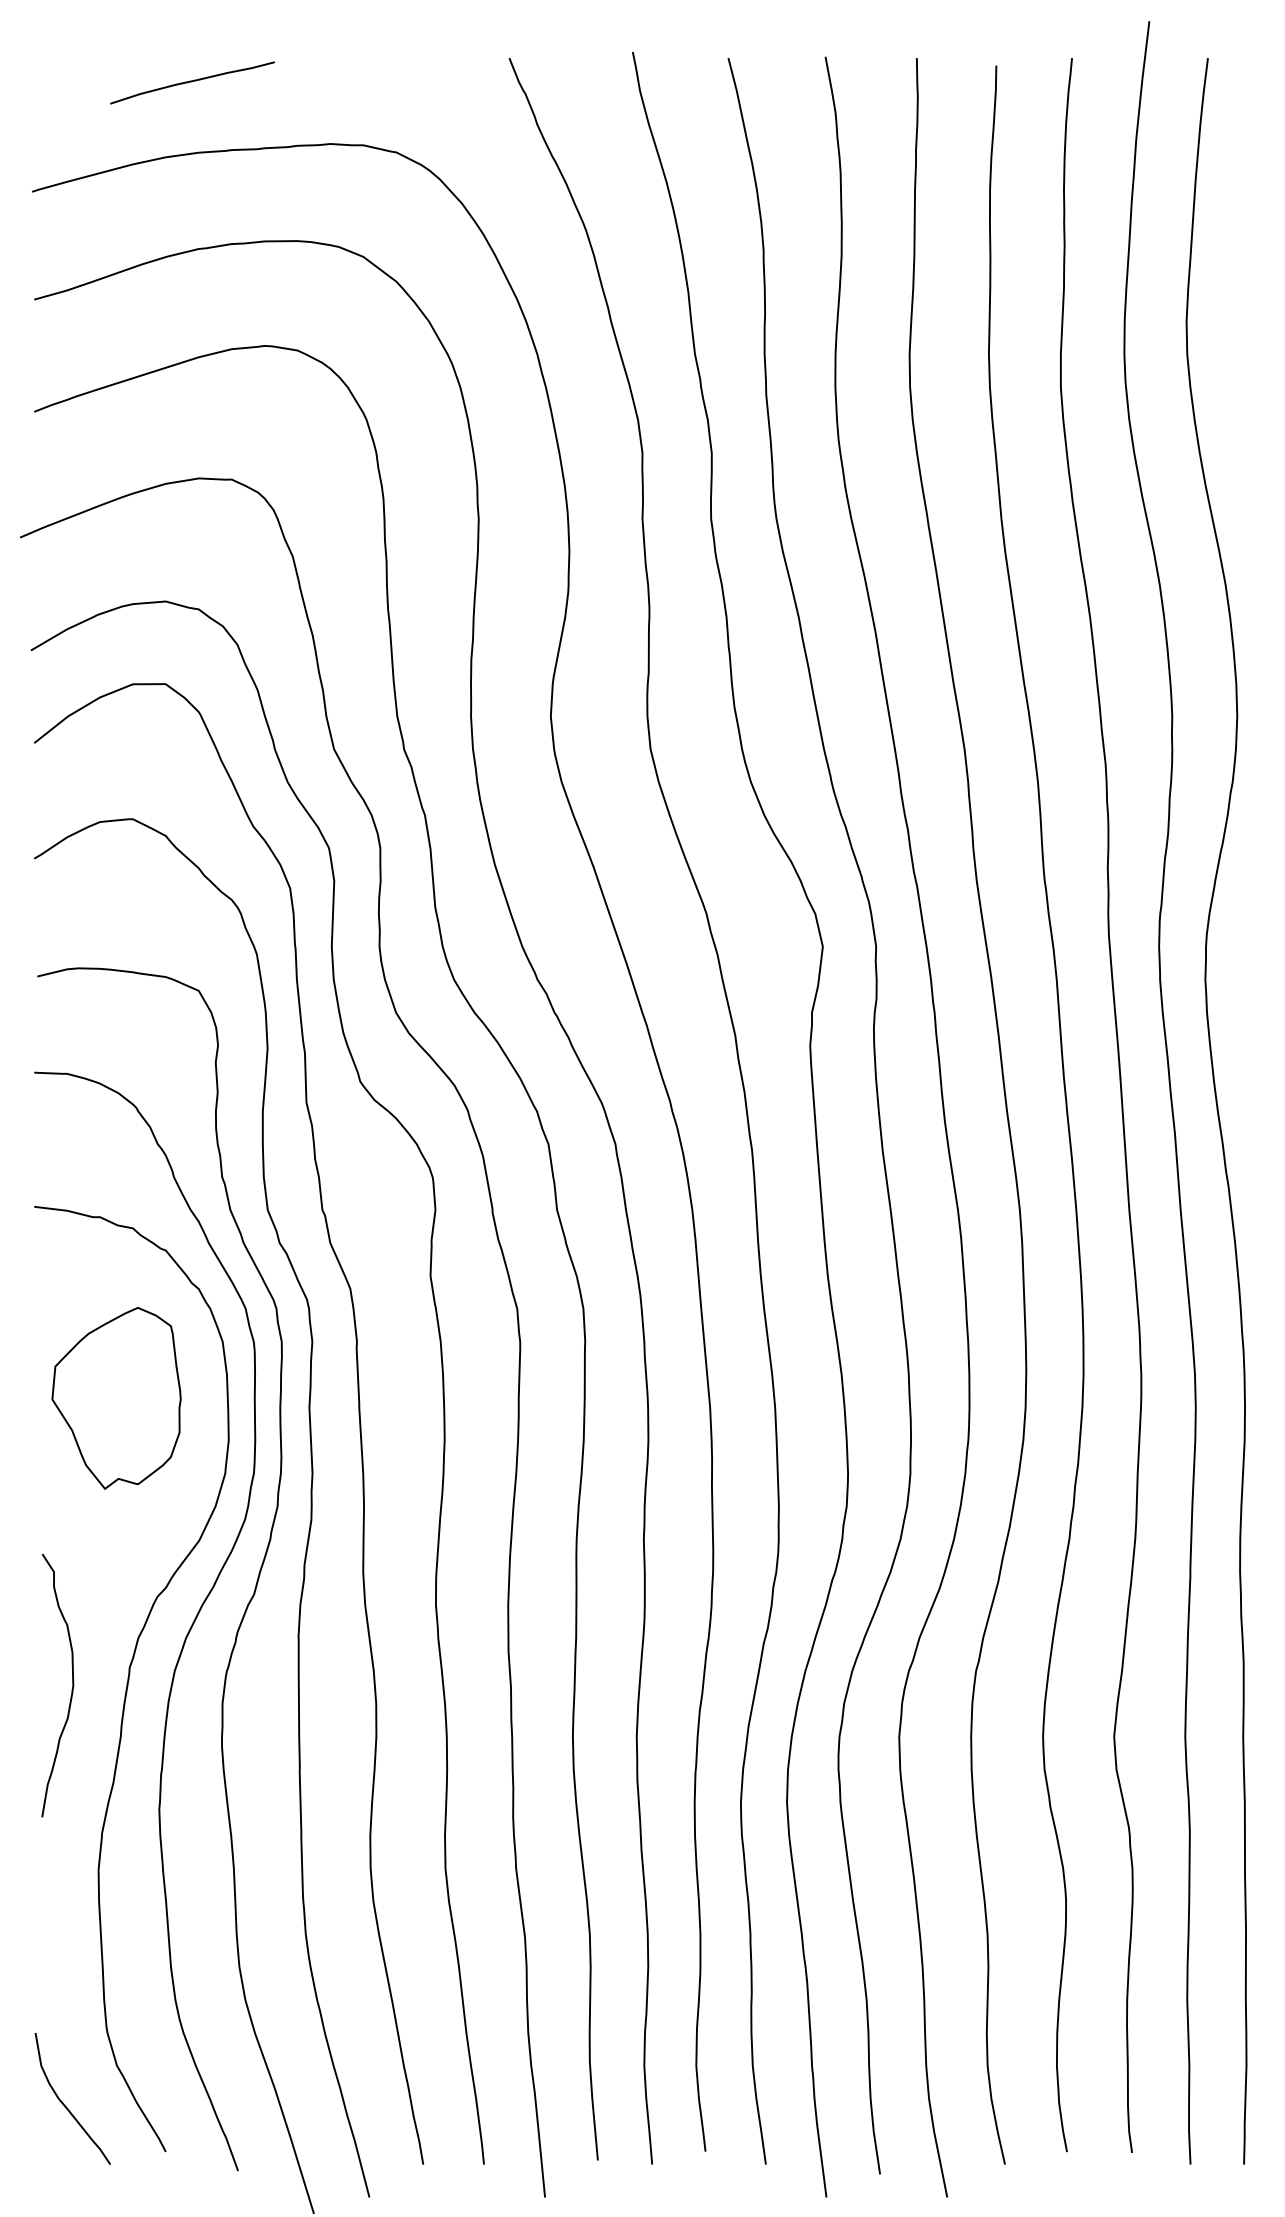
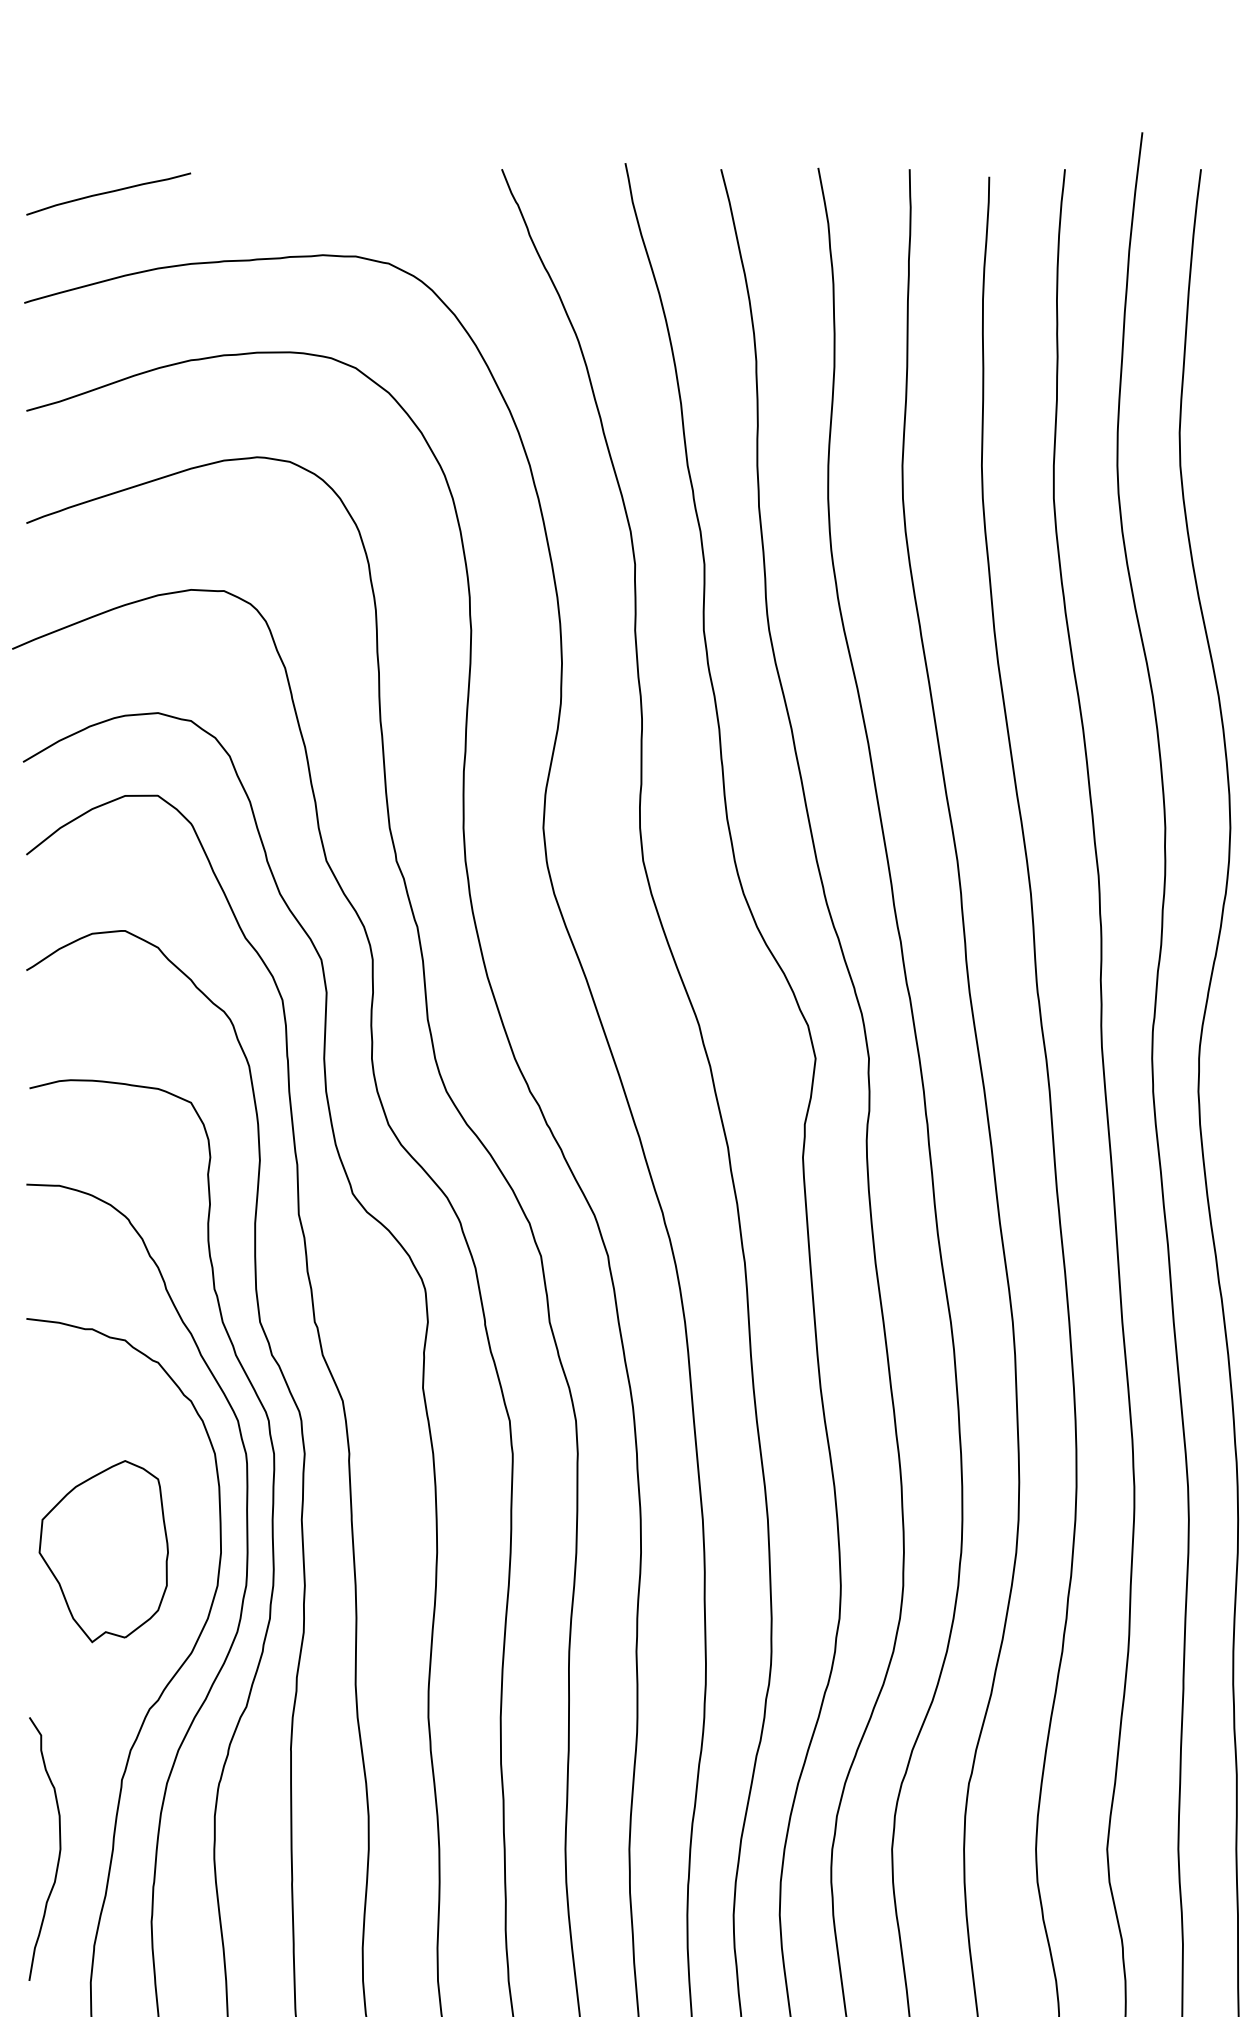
curve: (192, 82) -> (108, 193), moved
part: (116, 1398) -> (103, 1551), moved
curve: (71, 1689) -> (58, 1852), moved

